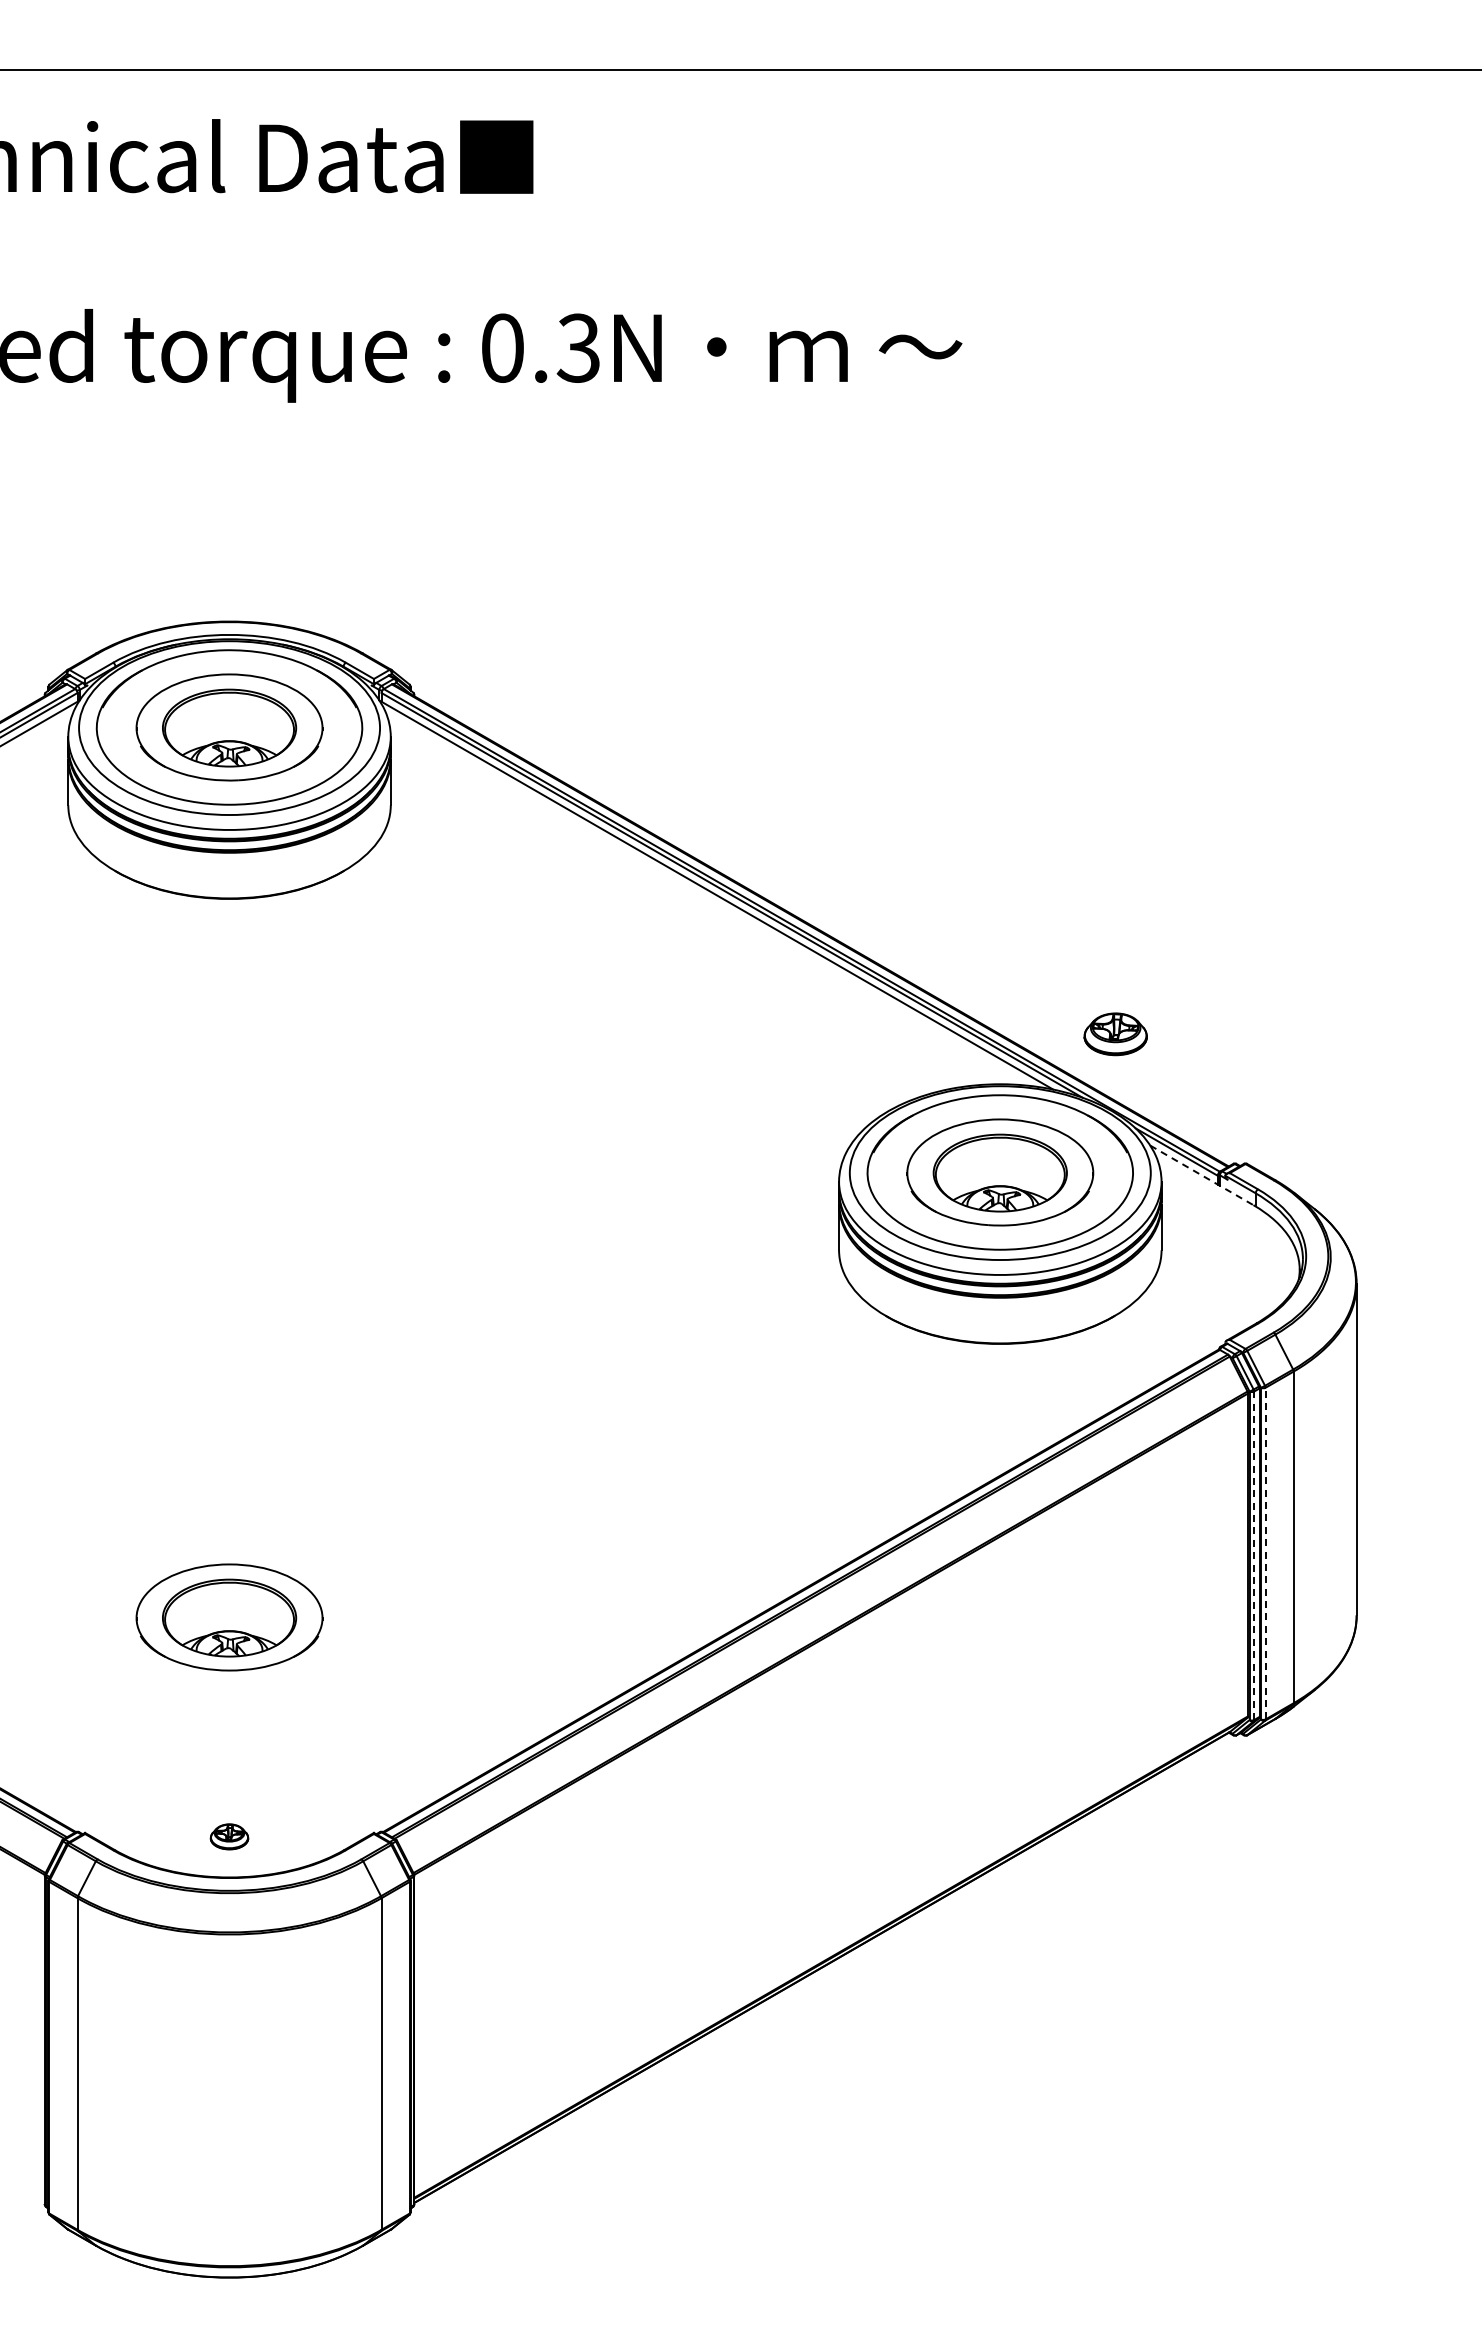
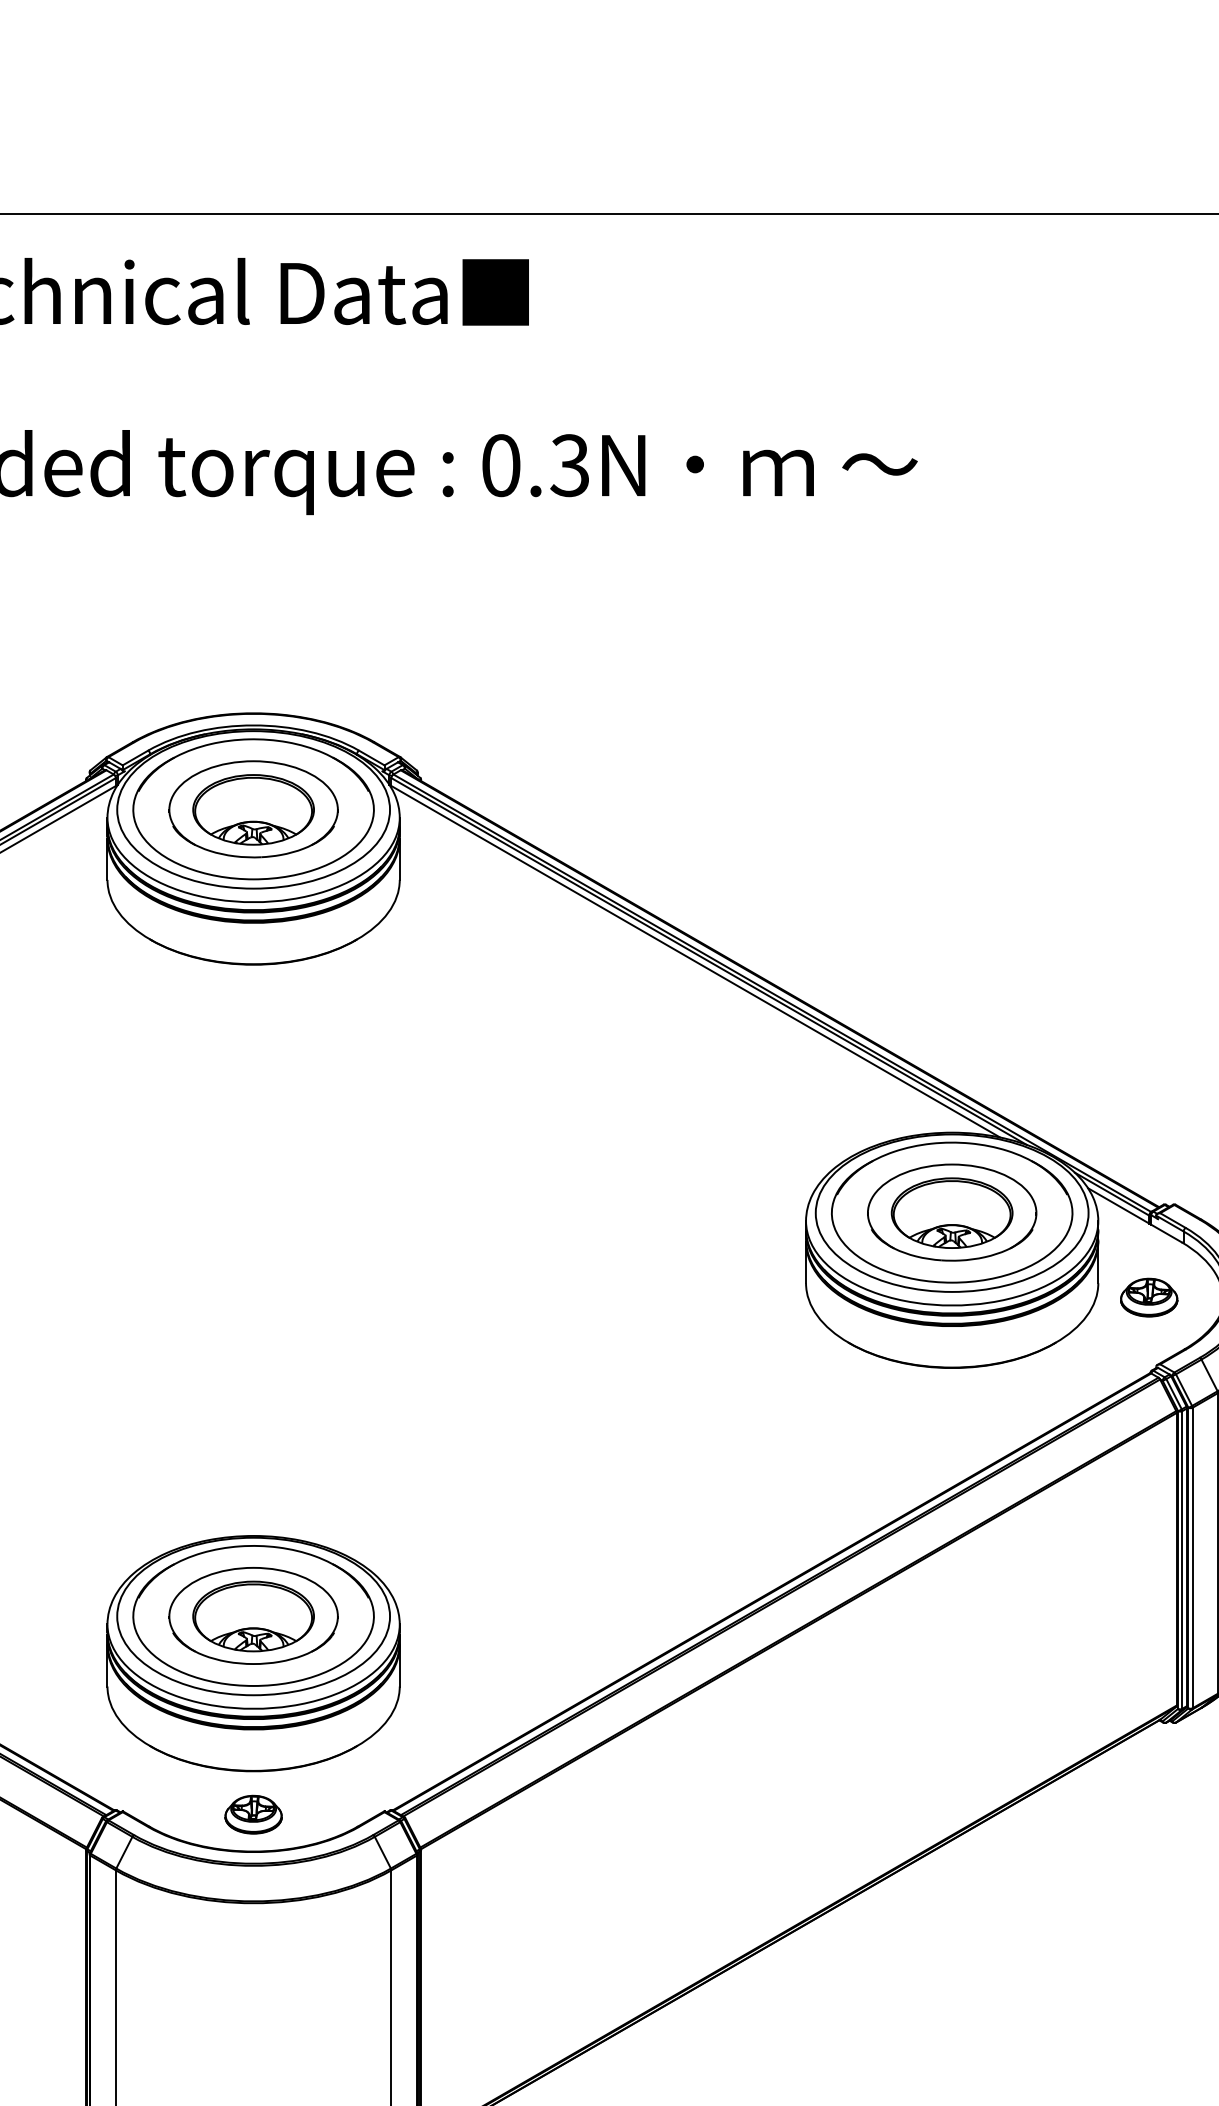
part: (1115, 1034) -> (1149, 1297), moved
line: (1201, 1175) -> (1134, 1215), dashed -> solid
line: (1265, 1553) -> (1192, 1557), dashed -> solid
line: (1254, 1555) -> (1182, 1559), dashed -> solid
part: (229, 1658) -> (253, 1653), added
part: (229, 1836) -> (253, 1814), size x1.67

